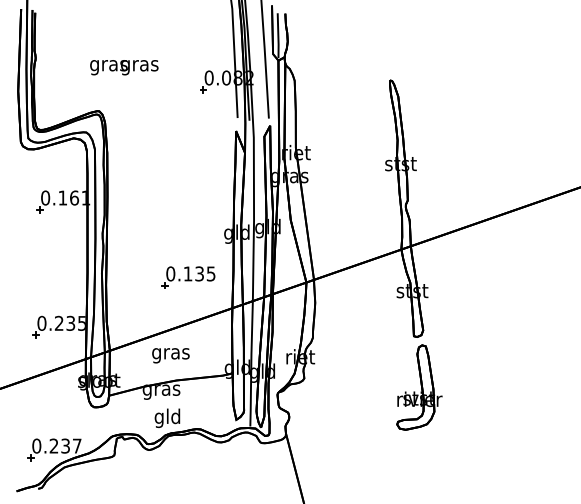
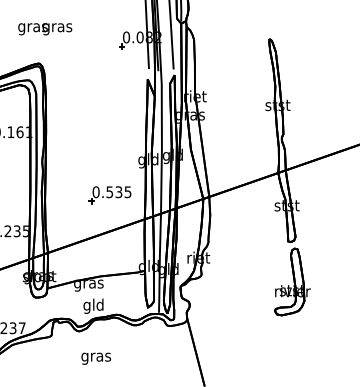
text: (124, 67) -> (45, 29), moved
text: (187, 273) -> (109, 191), 0.135 -> 0.535
text: (170, 355) -> (95, 358), moved

